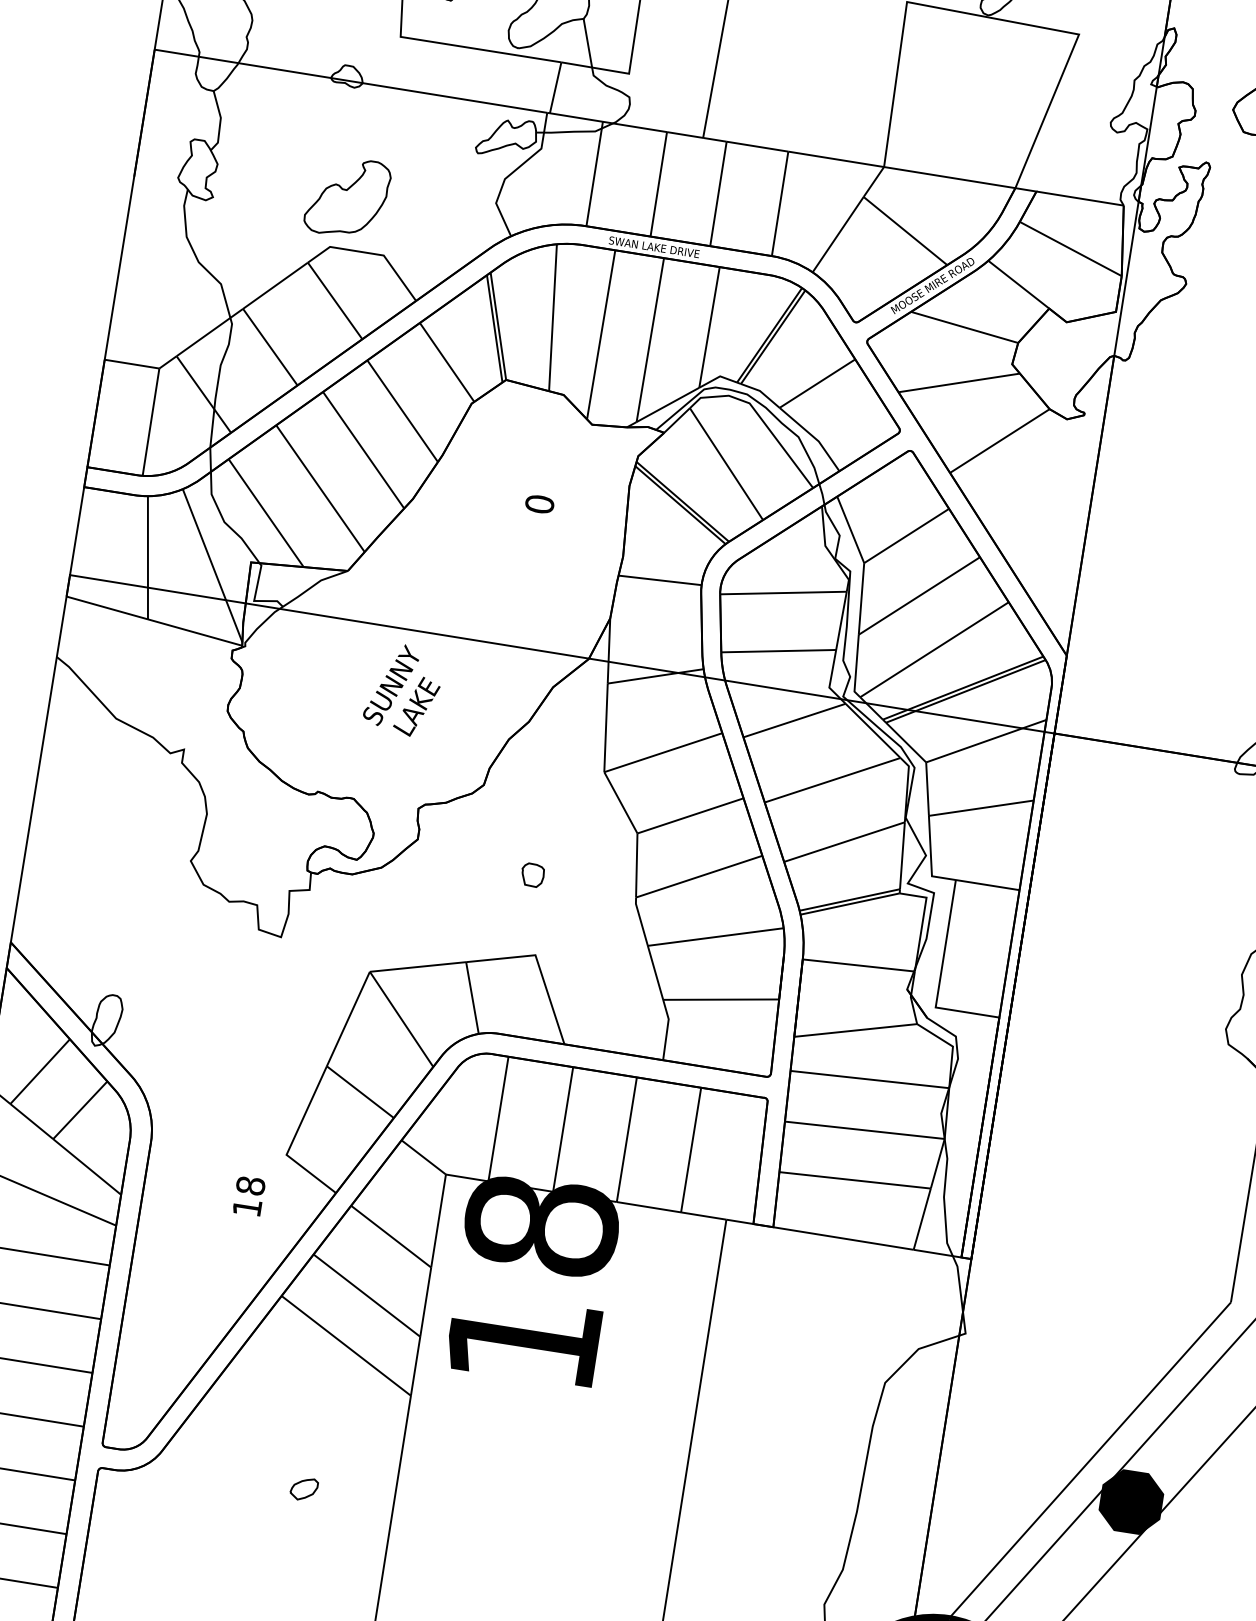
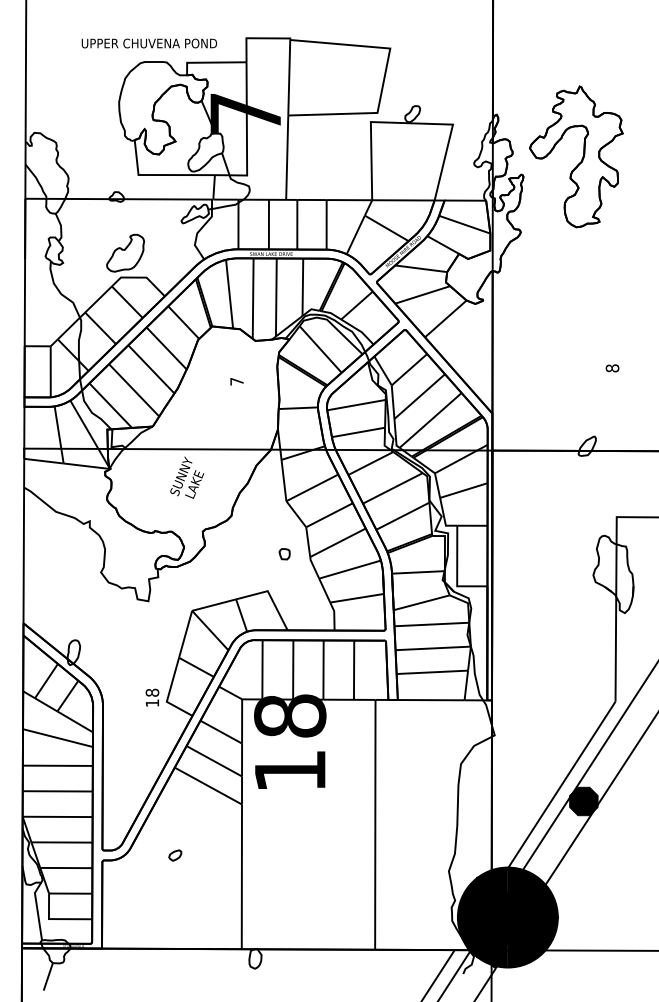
text: (538, 503) -> (236, 381), 0 -> 7
part: (532, 875) -> (284, 554), moved
text: (249, 1195) -> (152, 697), moved
part: (304, 1489) -> (175, 855), moved

